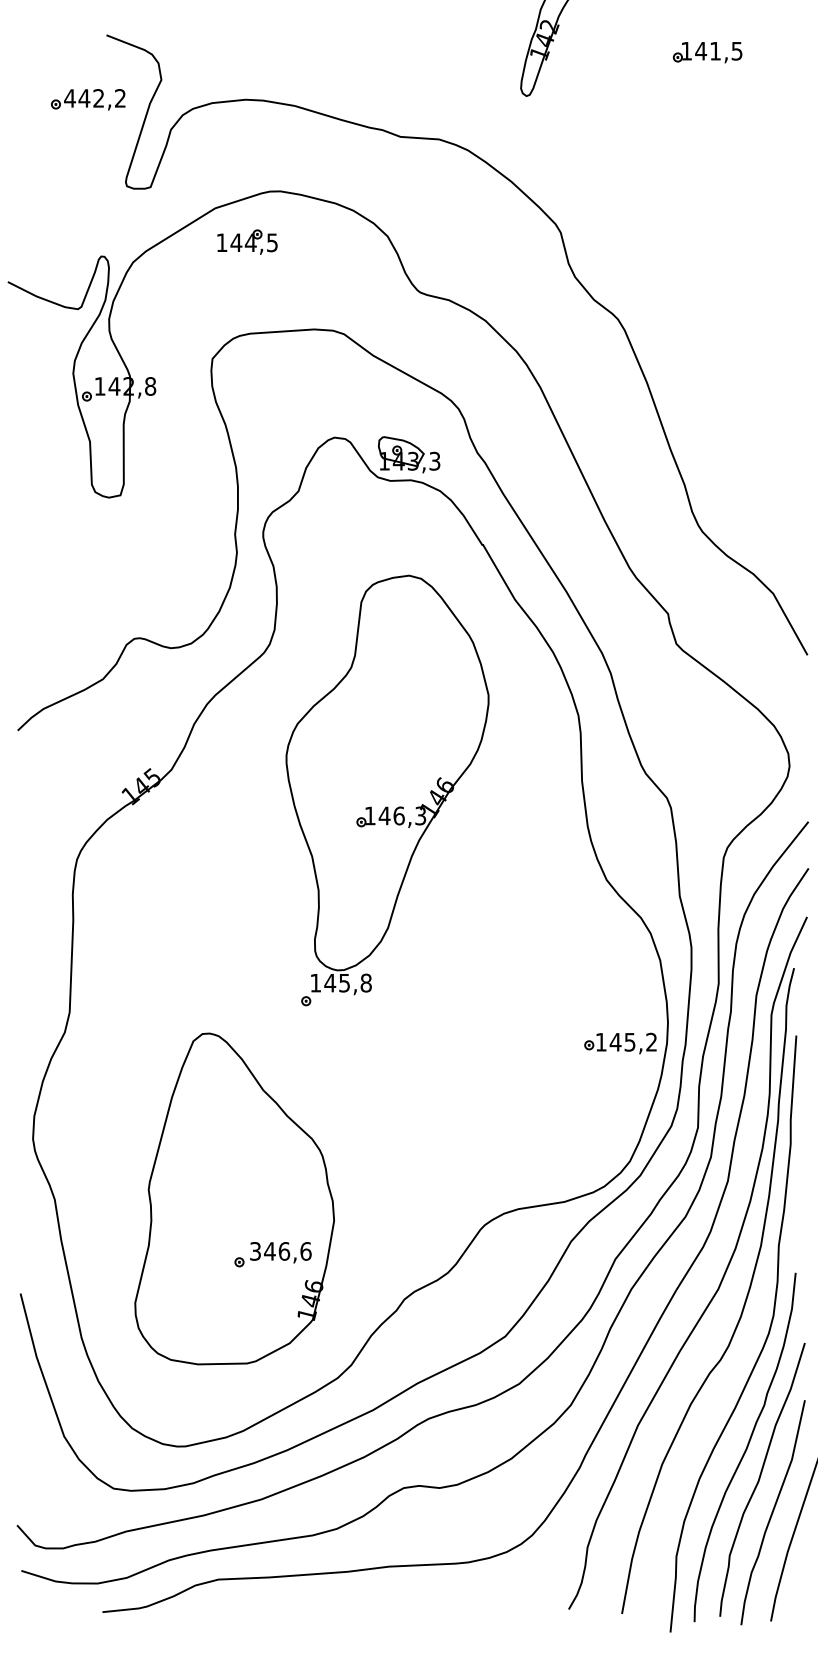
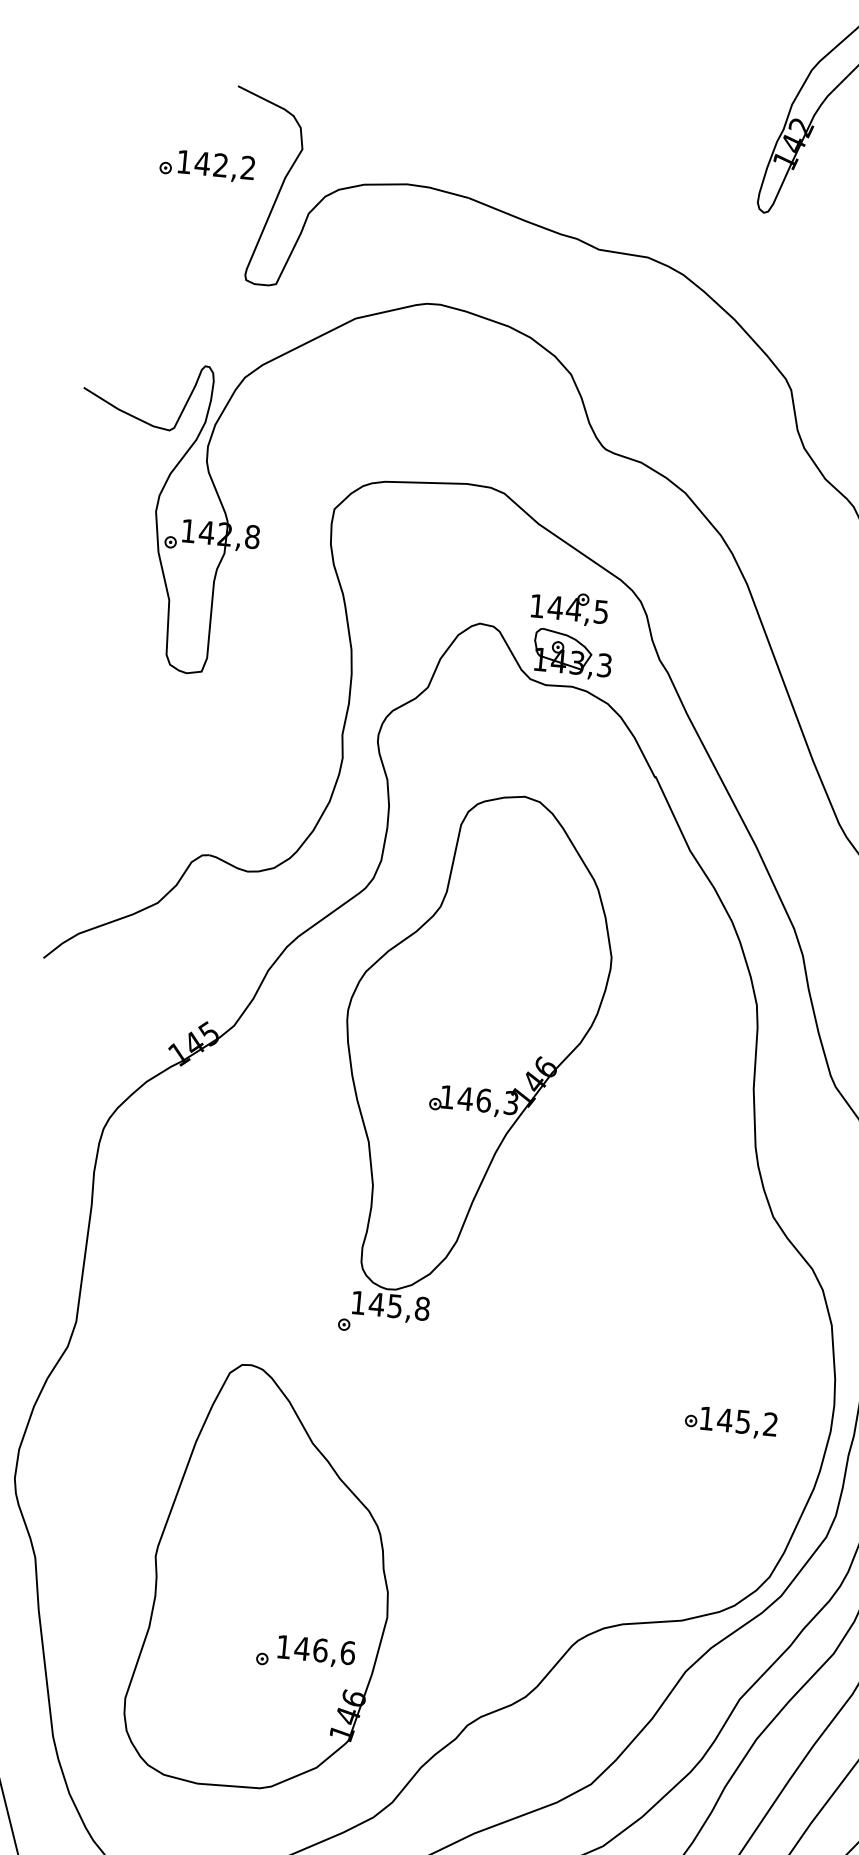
text: (69, 98) -> (183, 162), 442,2 -> 142,2
part: (247, 241) -> (569, 607), moved
part: (387, 790) -> (472, 1066), moved
part: (620, 1043) -> (730, 1422), moved
text: (255, 1251) -> (283, 1647), 346,6 -> 146,6

